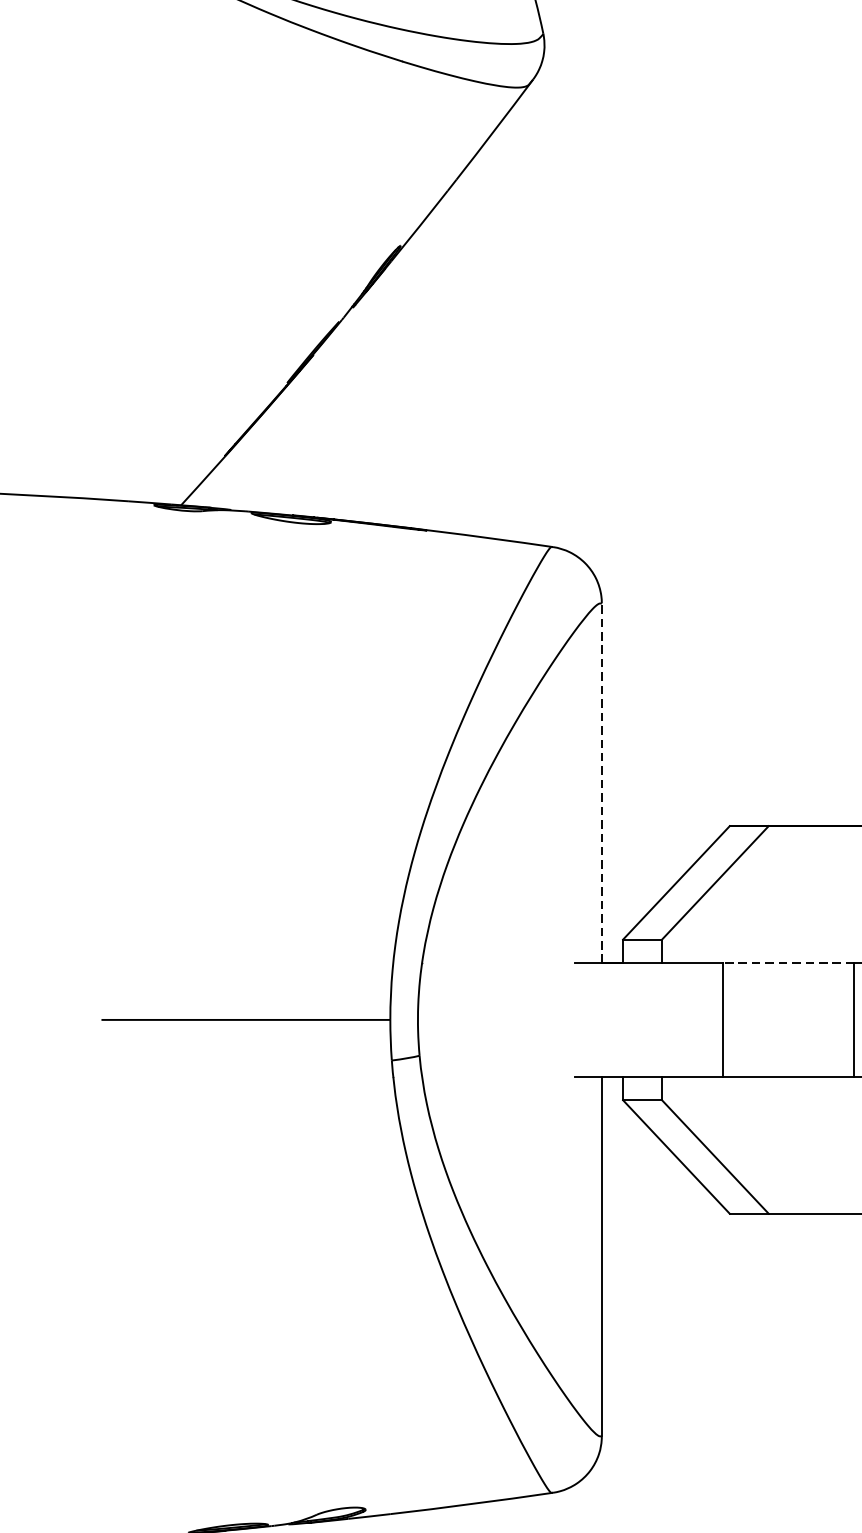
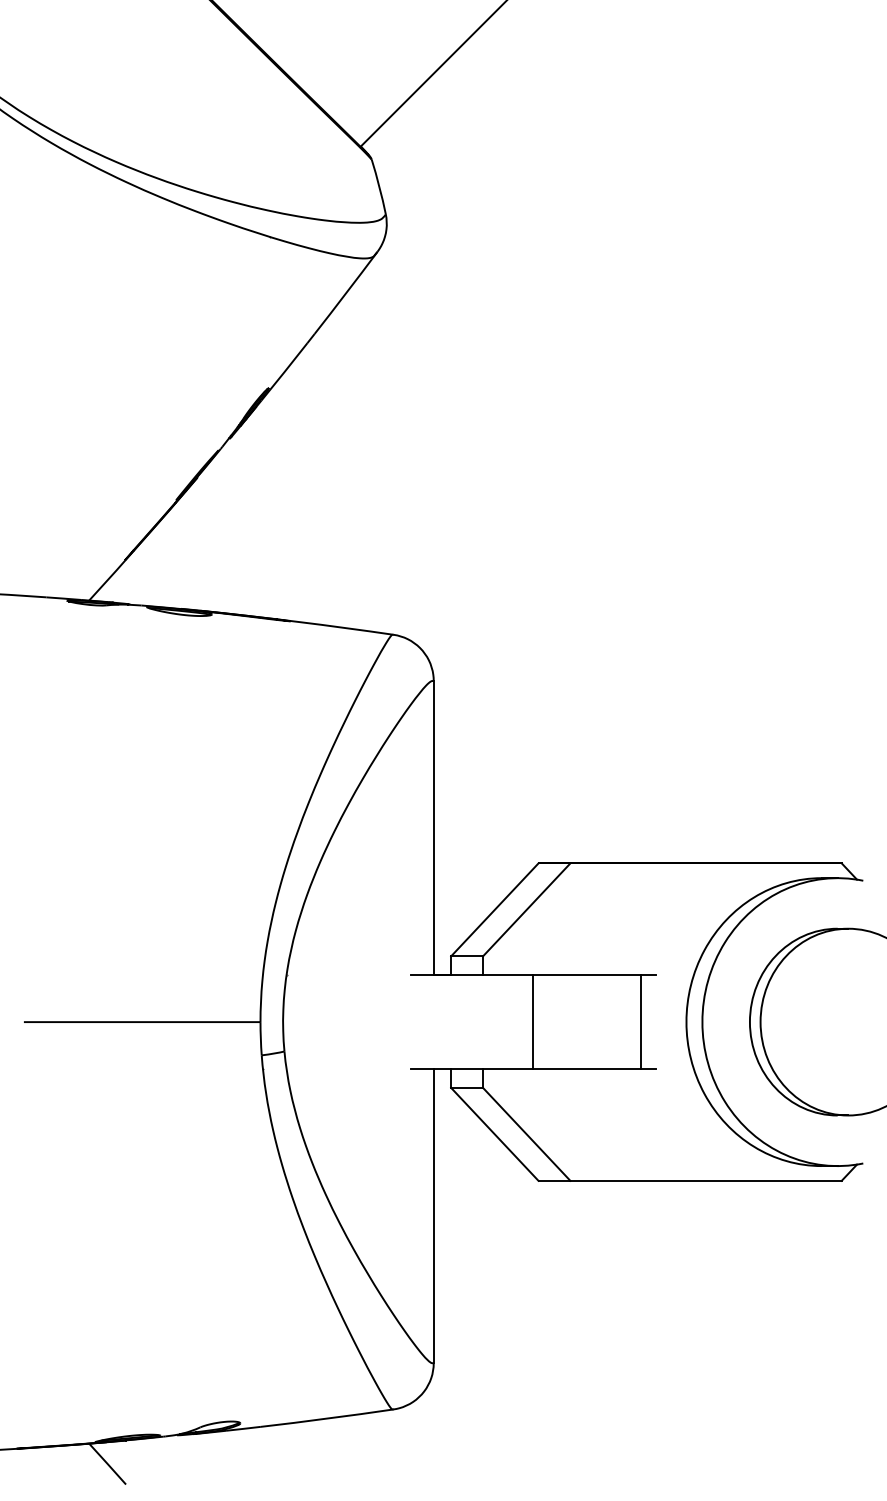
line: (601, 782) -> (433, 827), dashed -> solid
line: (788, 963) -> (586, 975), dashed -> solid

